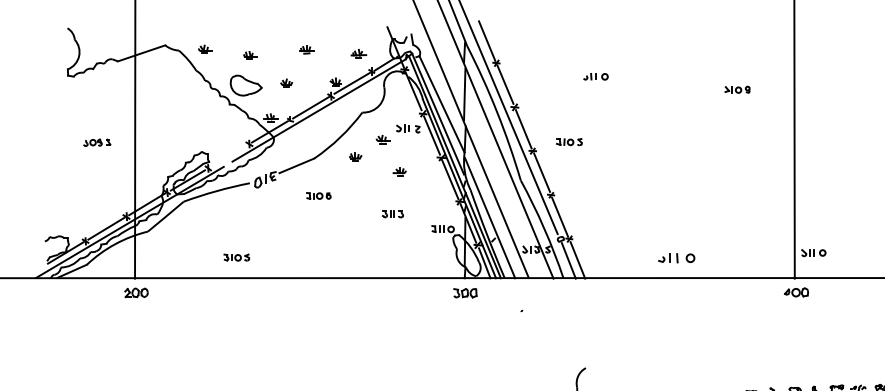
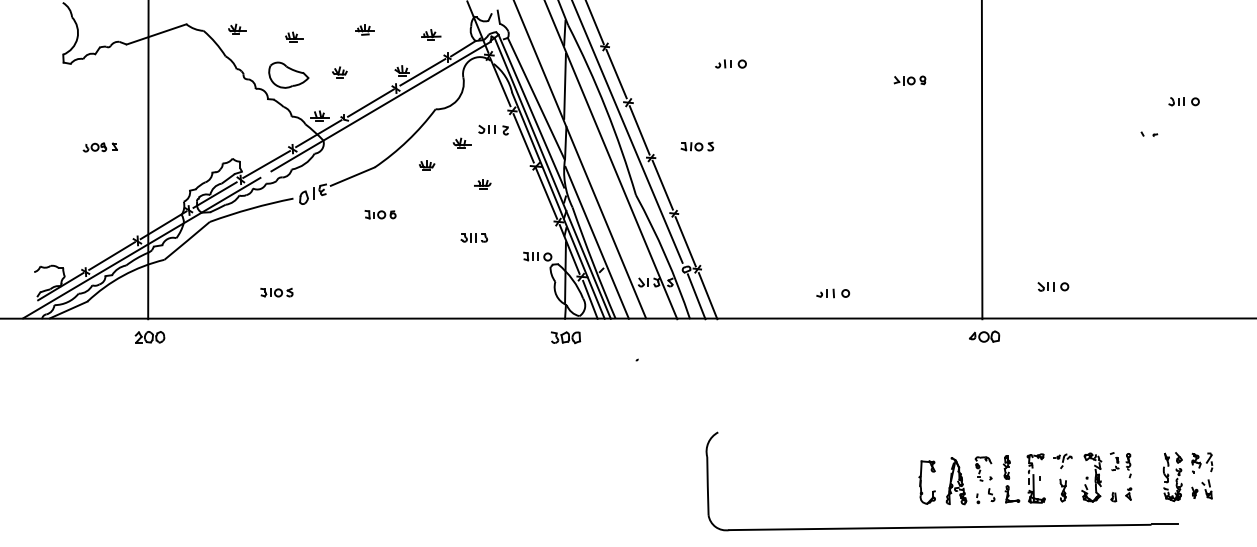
line: (228, 156) -> (266, 164), added
part: (813, 252) -> (1053, 286), moved
part: (677, 258) -> (833, 293), size x0.71

